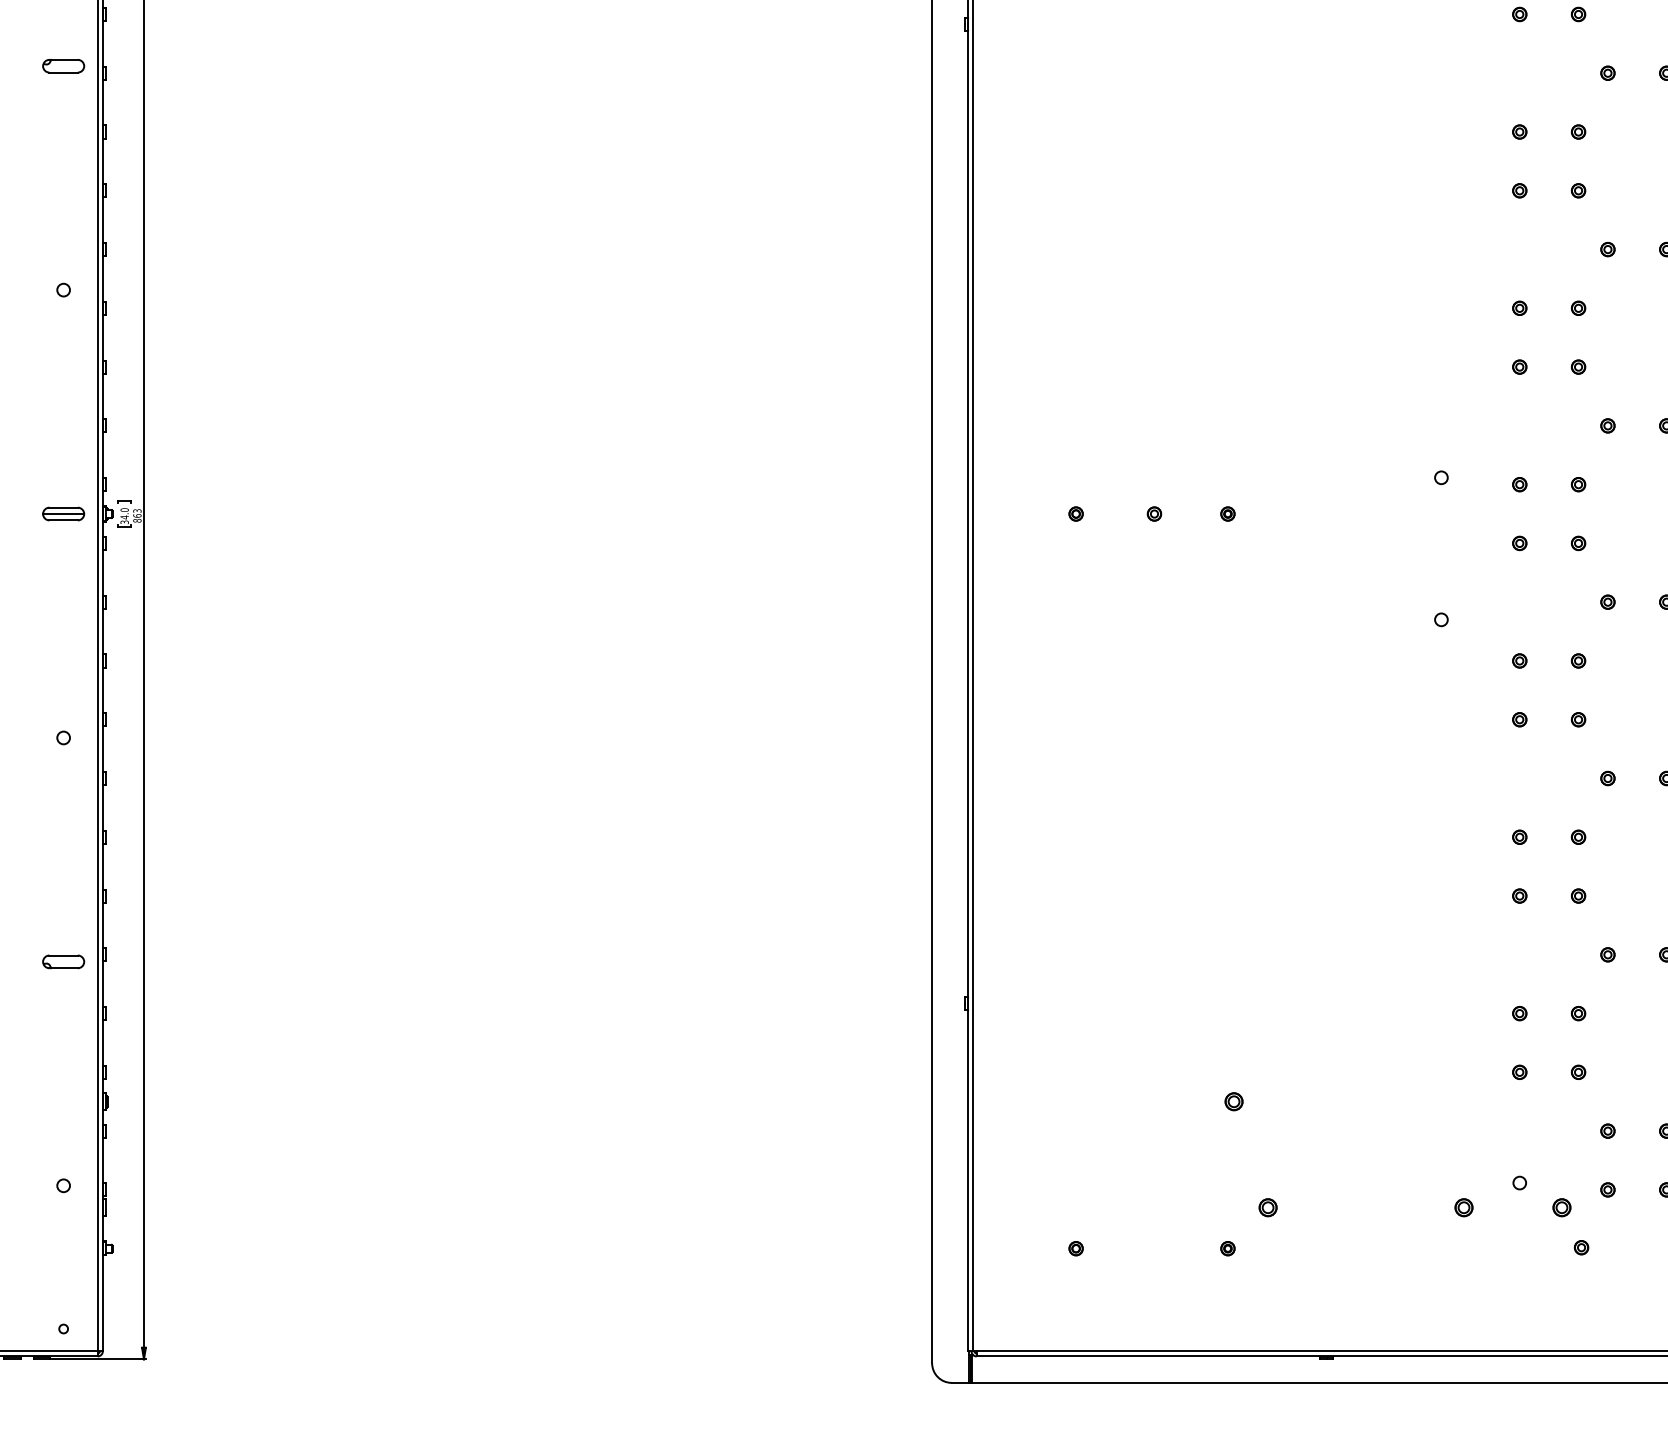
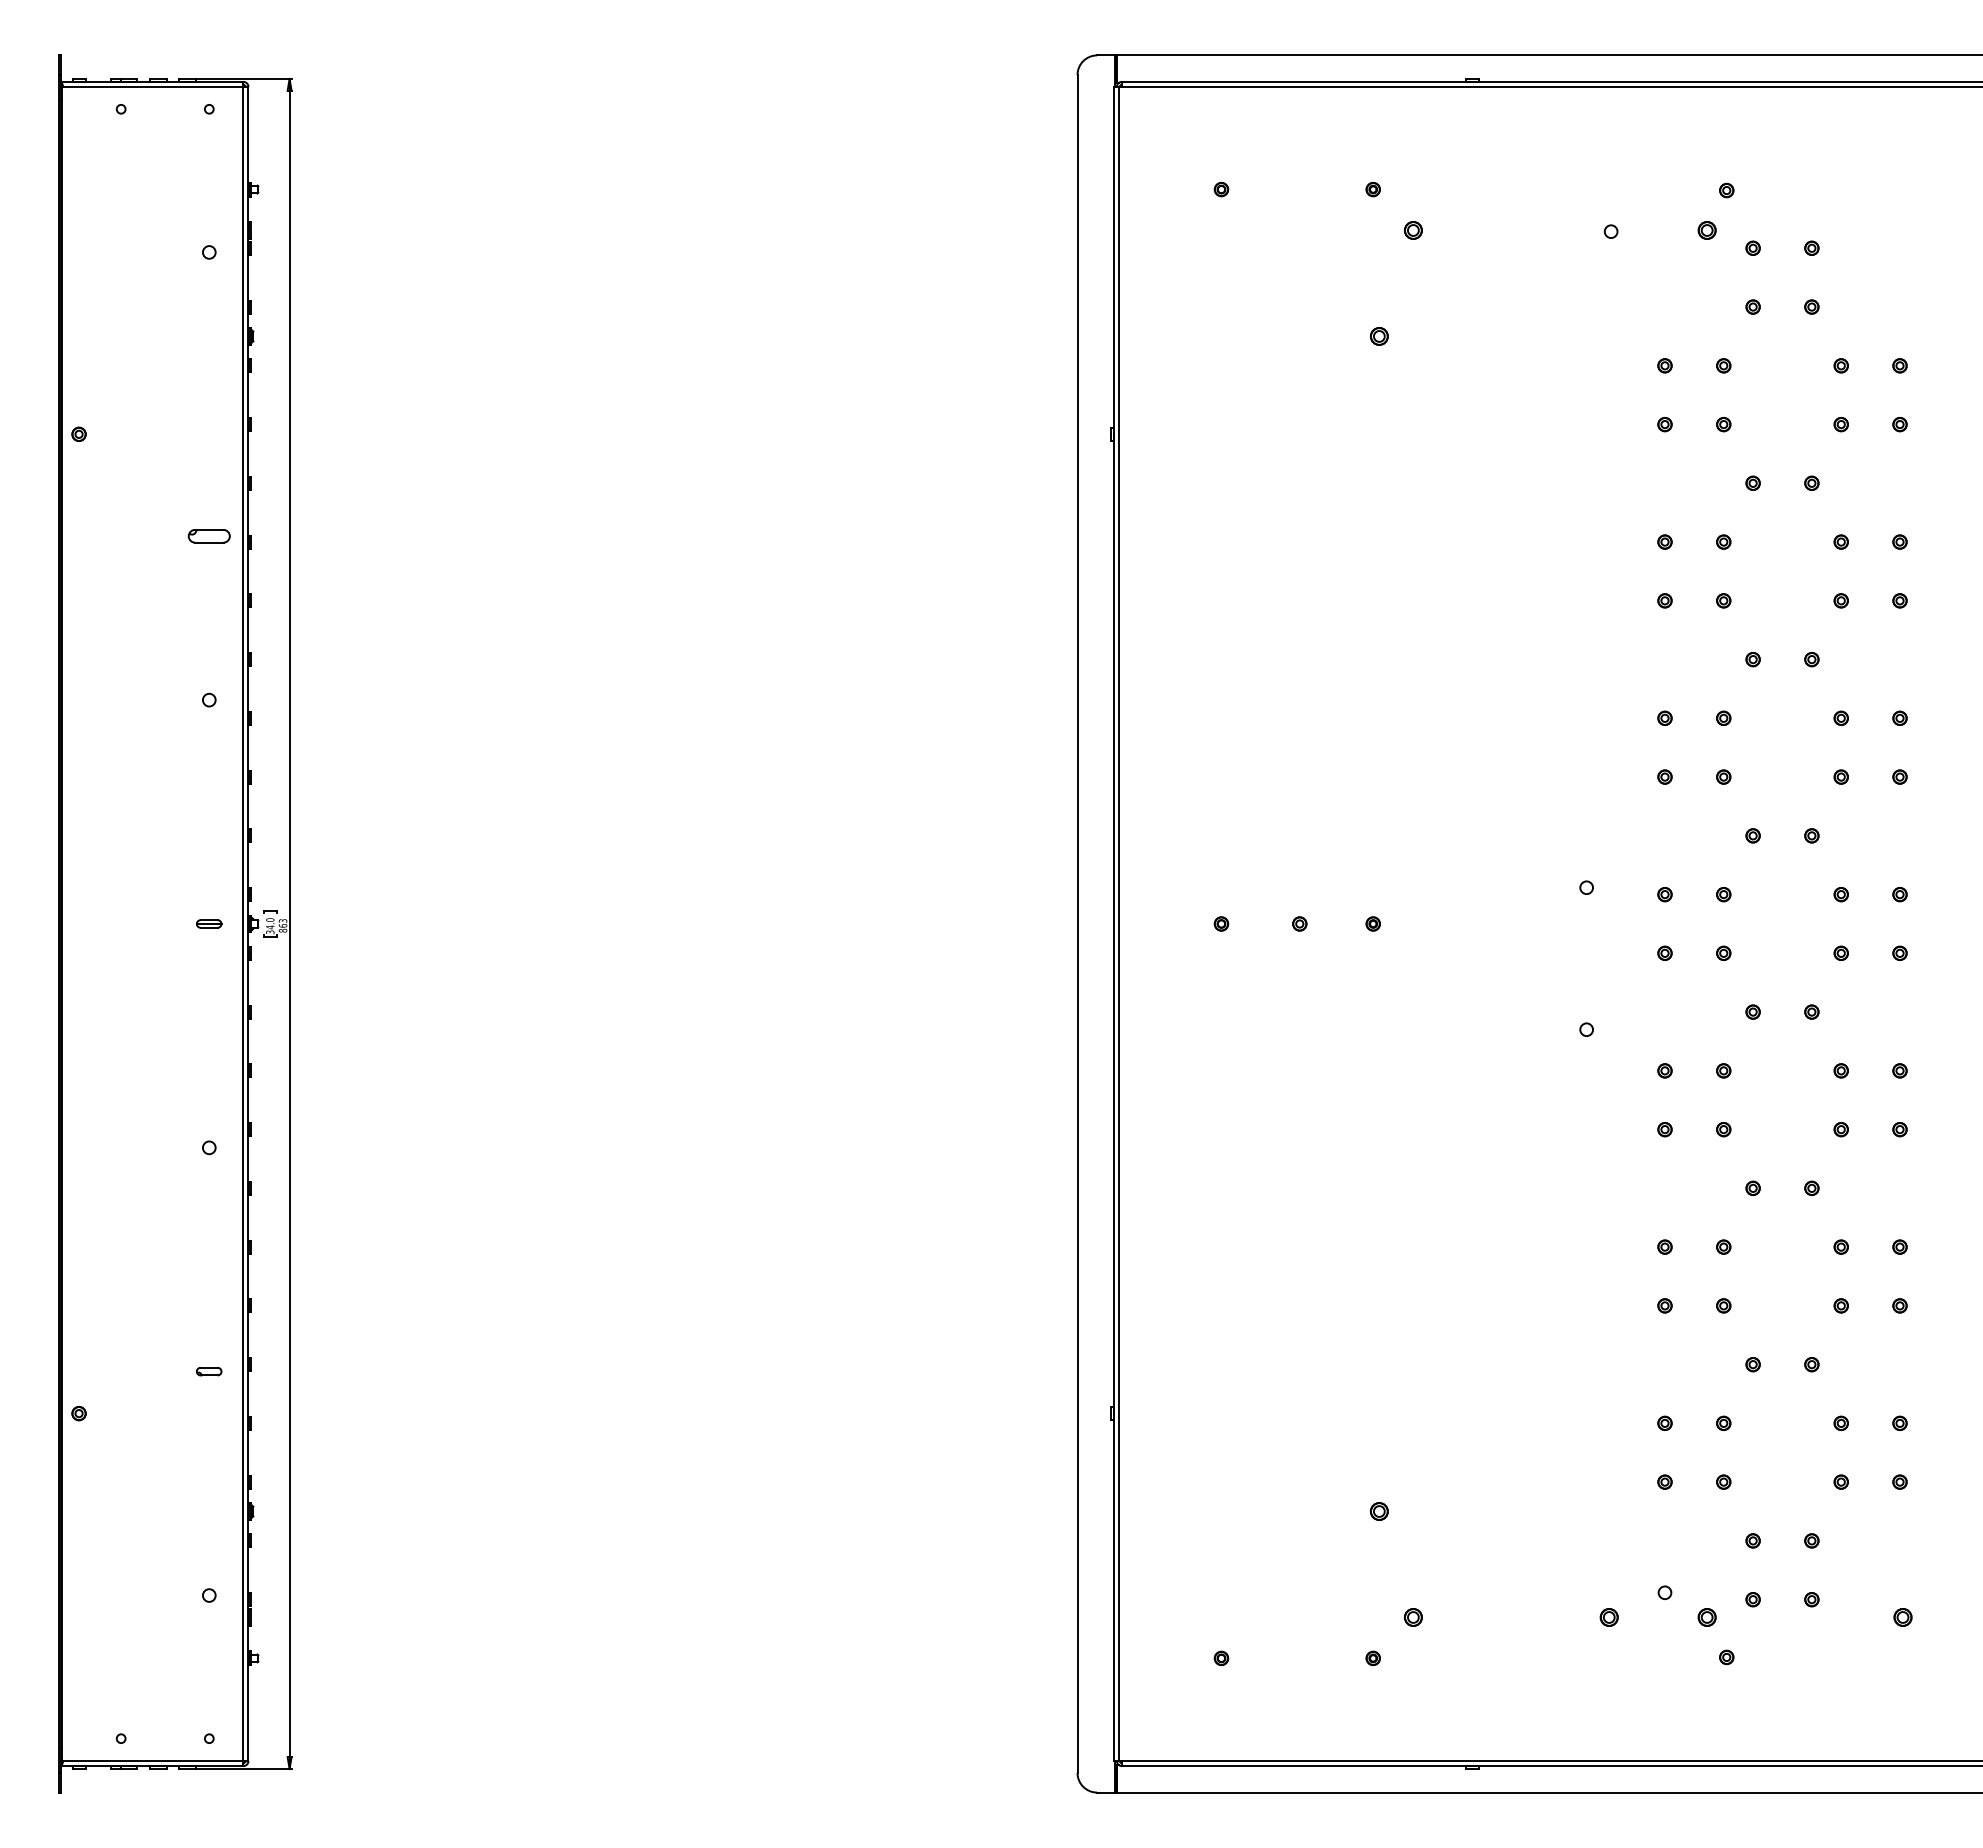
part: (62, 66) -> (208, 536), moved
part: (62, 513) -> (208, 923), size x0.6
part: (62, 961) -> (208, 1371), size x0.6

